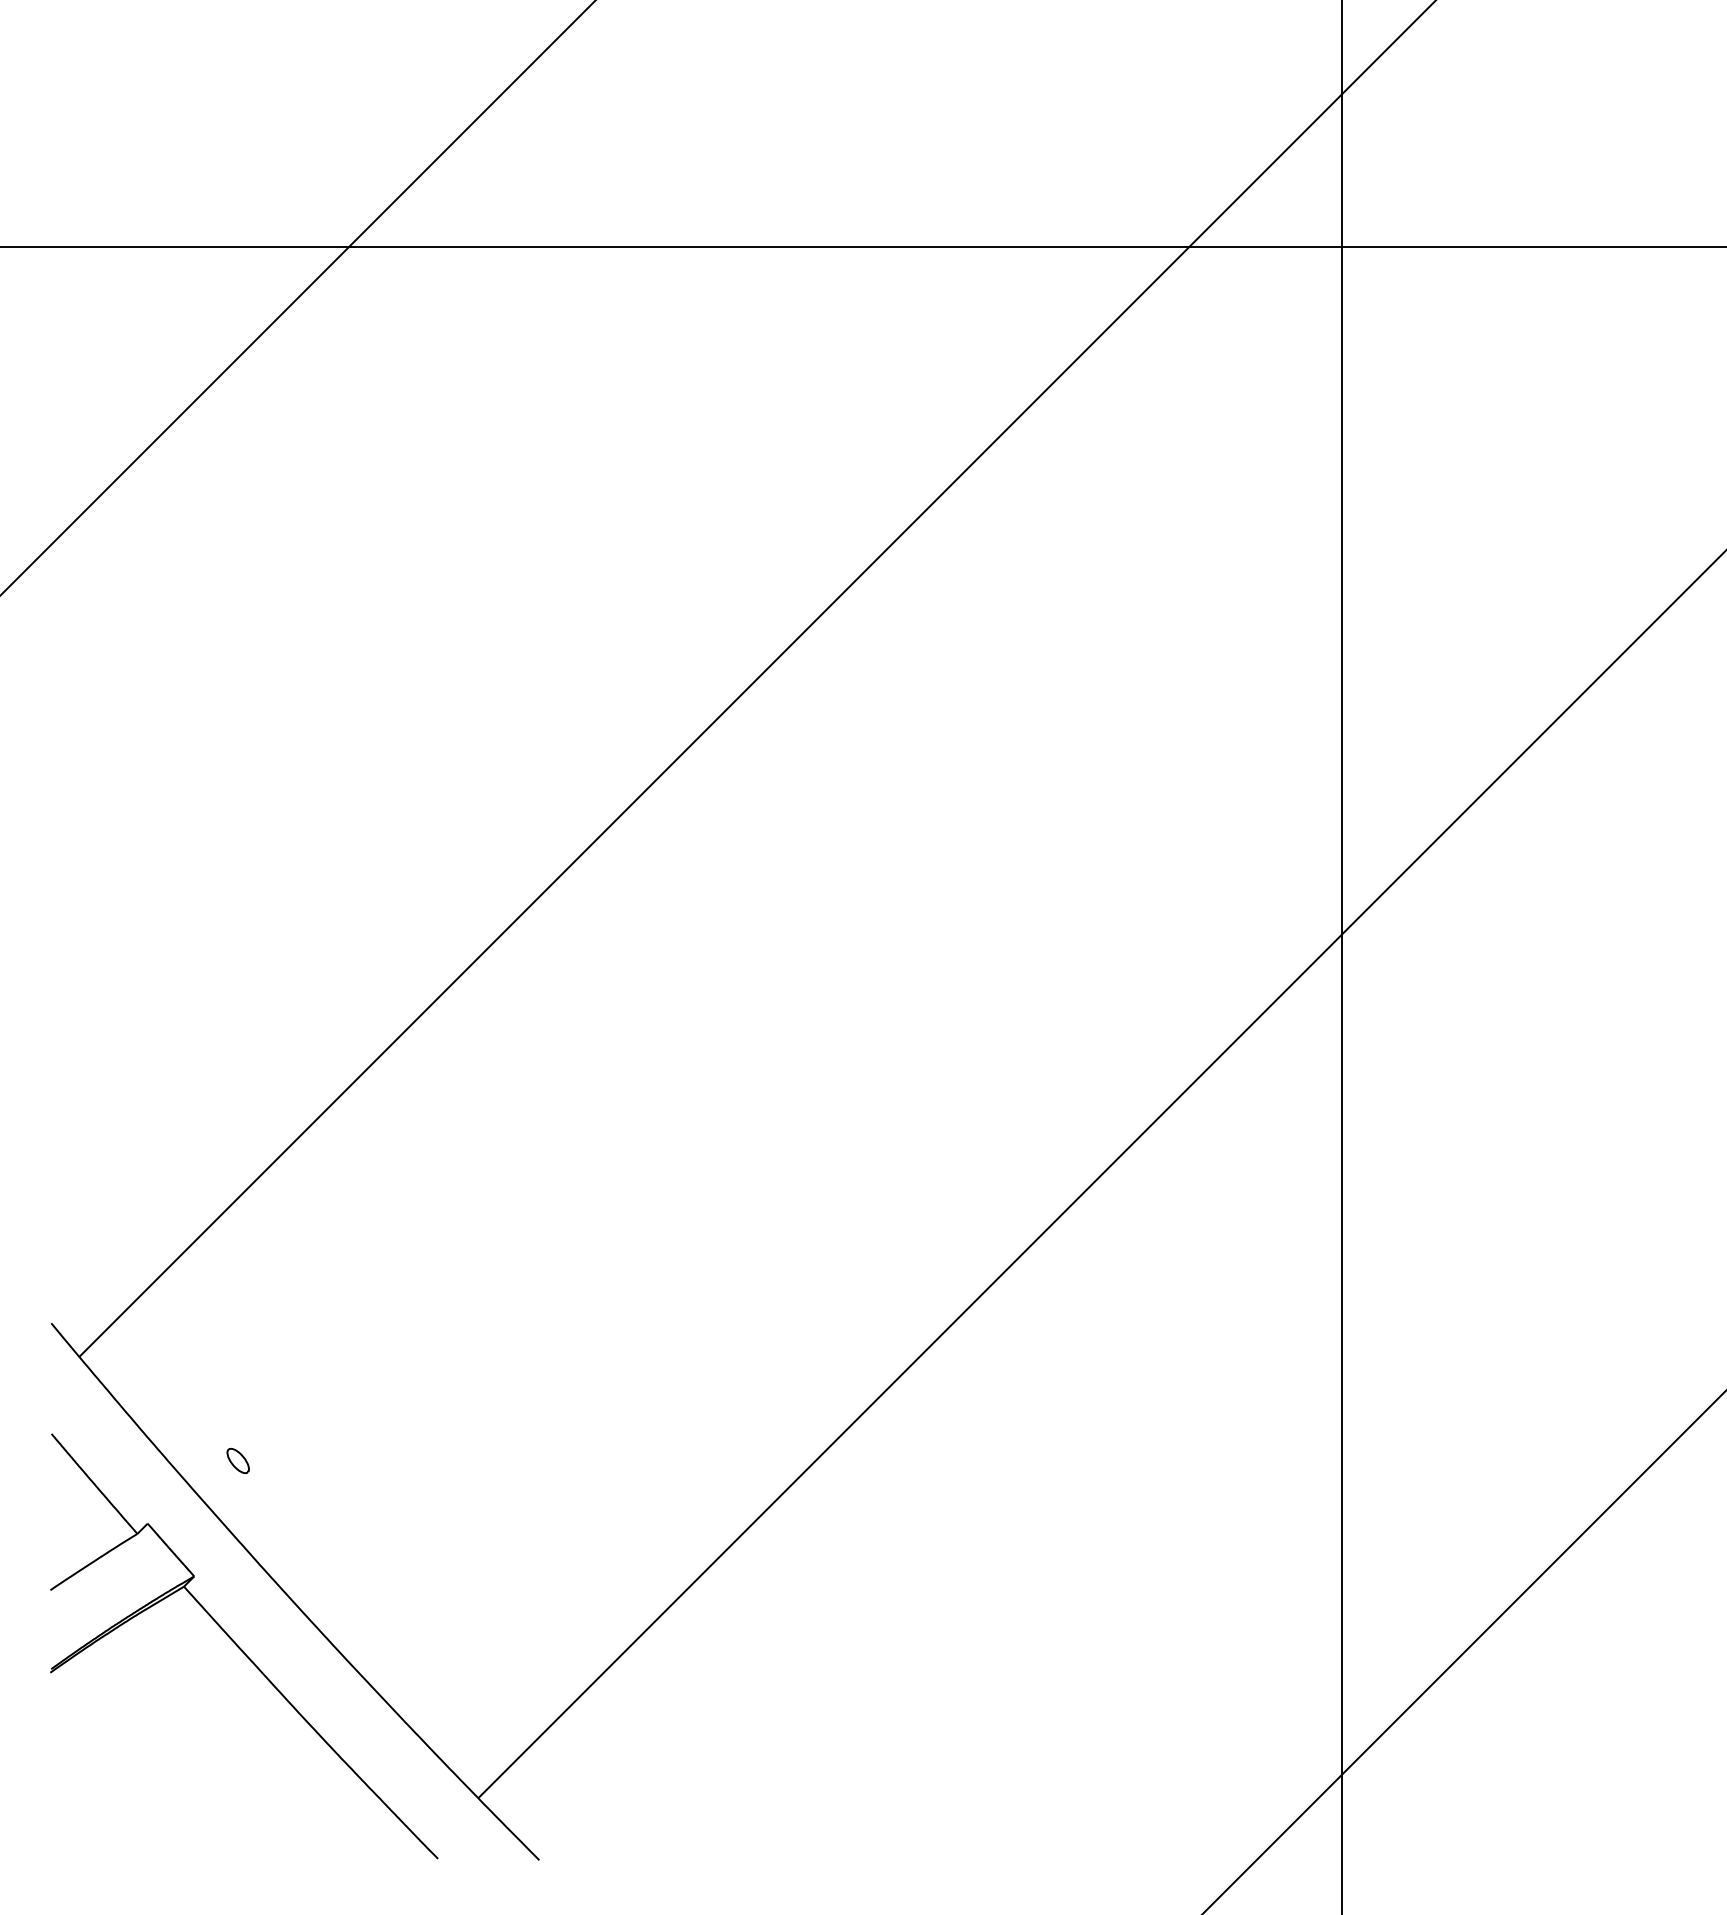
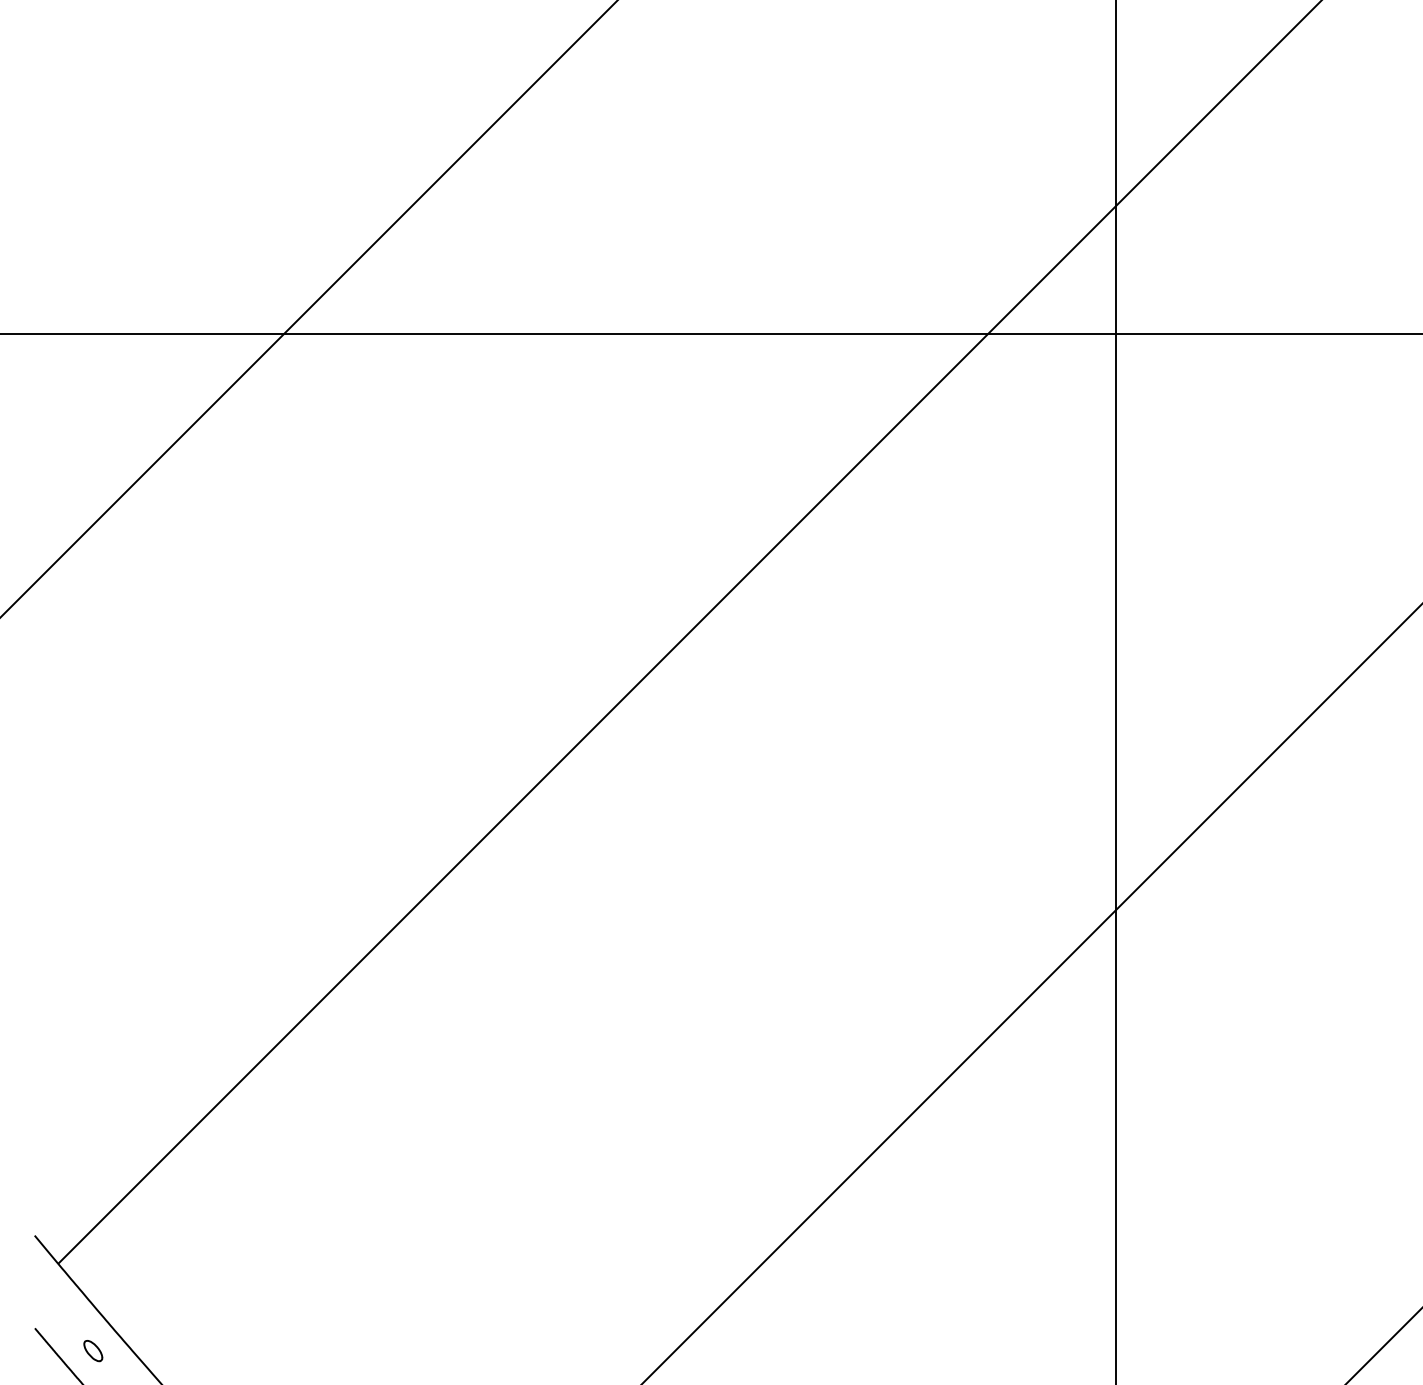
part: (237, 1461) -> (92, 1351), moved

